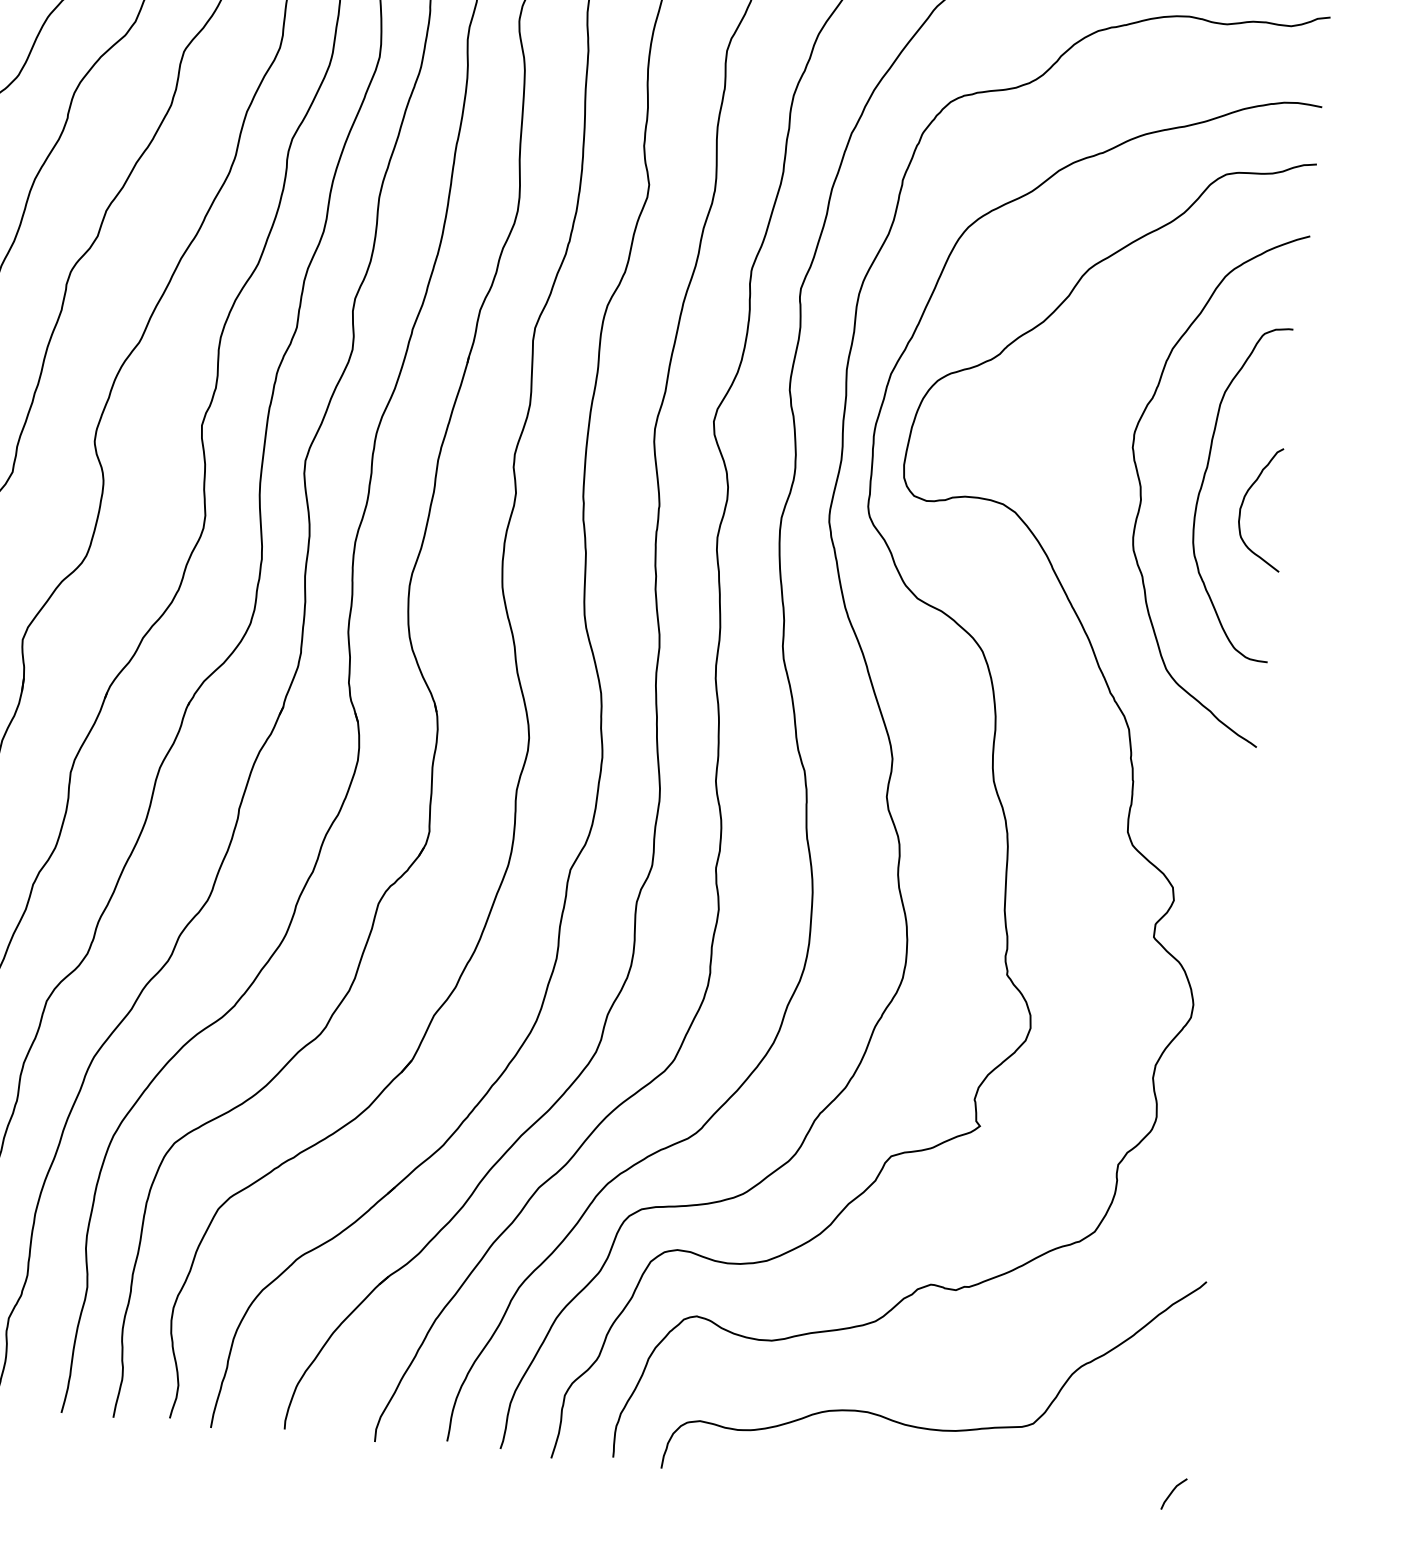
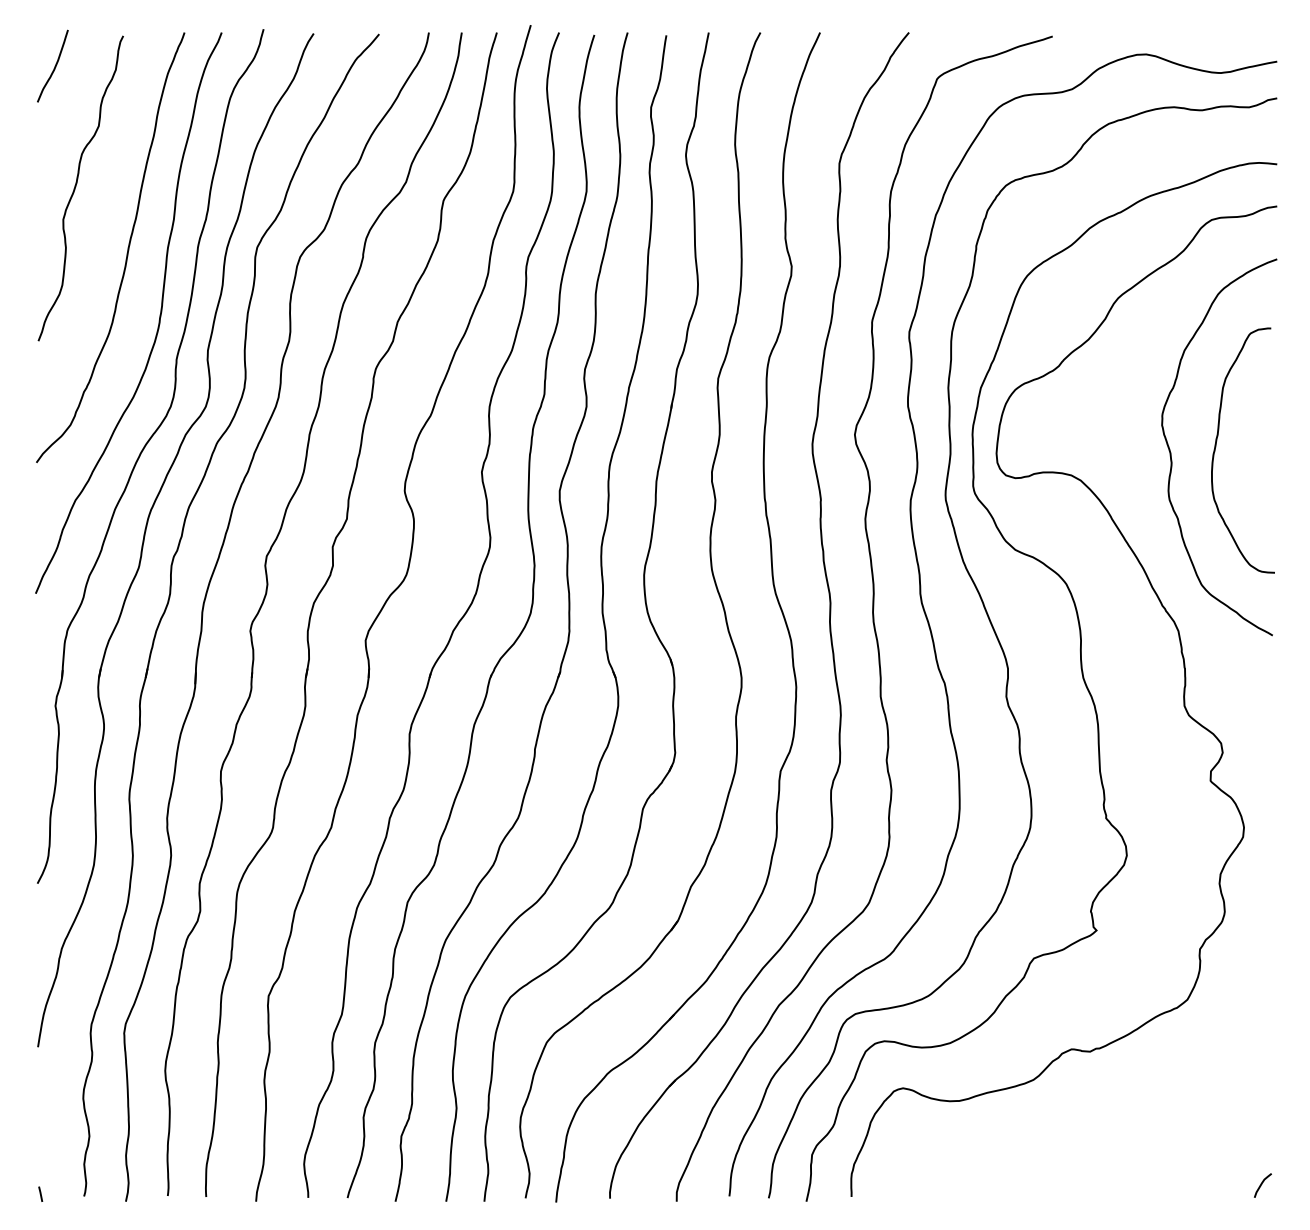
curve: (1244, 500) -> (1247, 456), removed
curve: (927, 1427) -> (1078, 1153), removed

